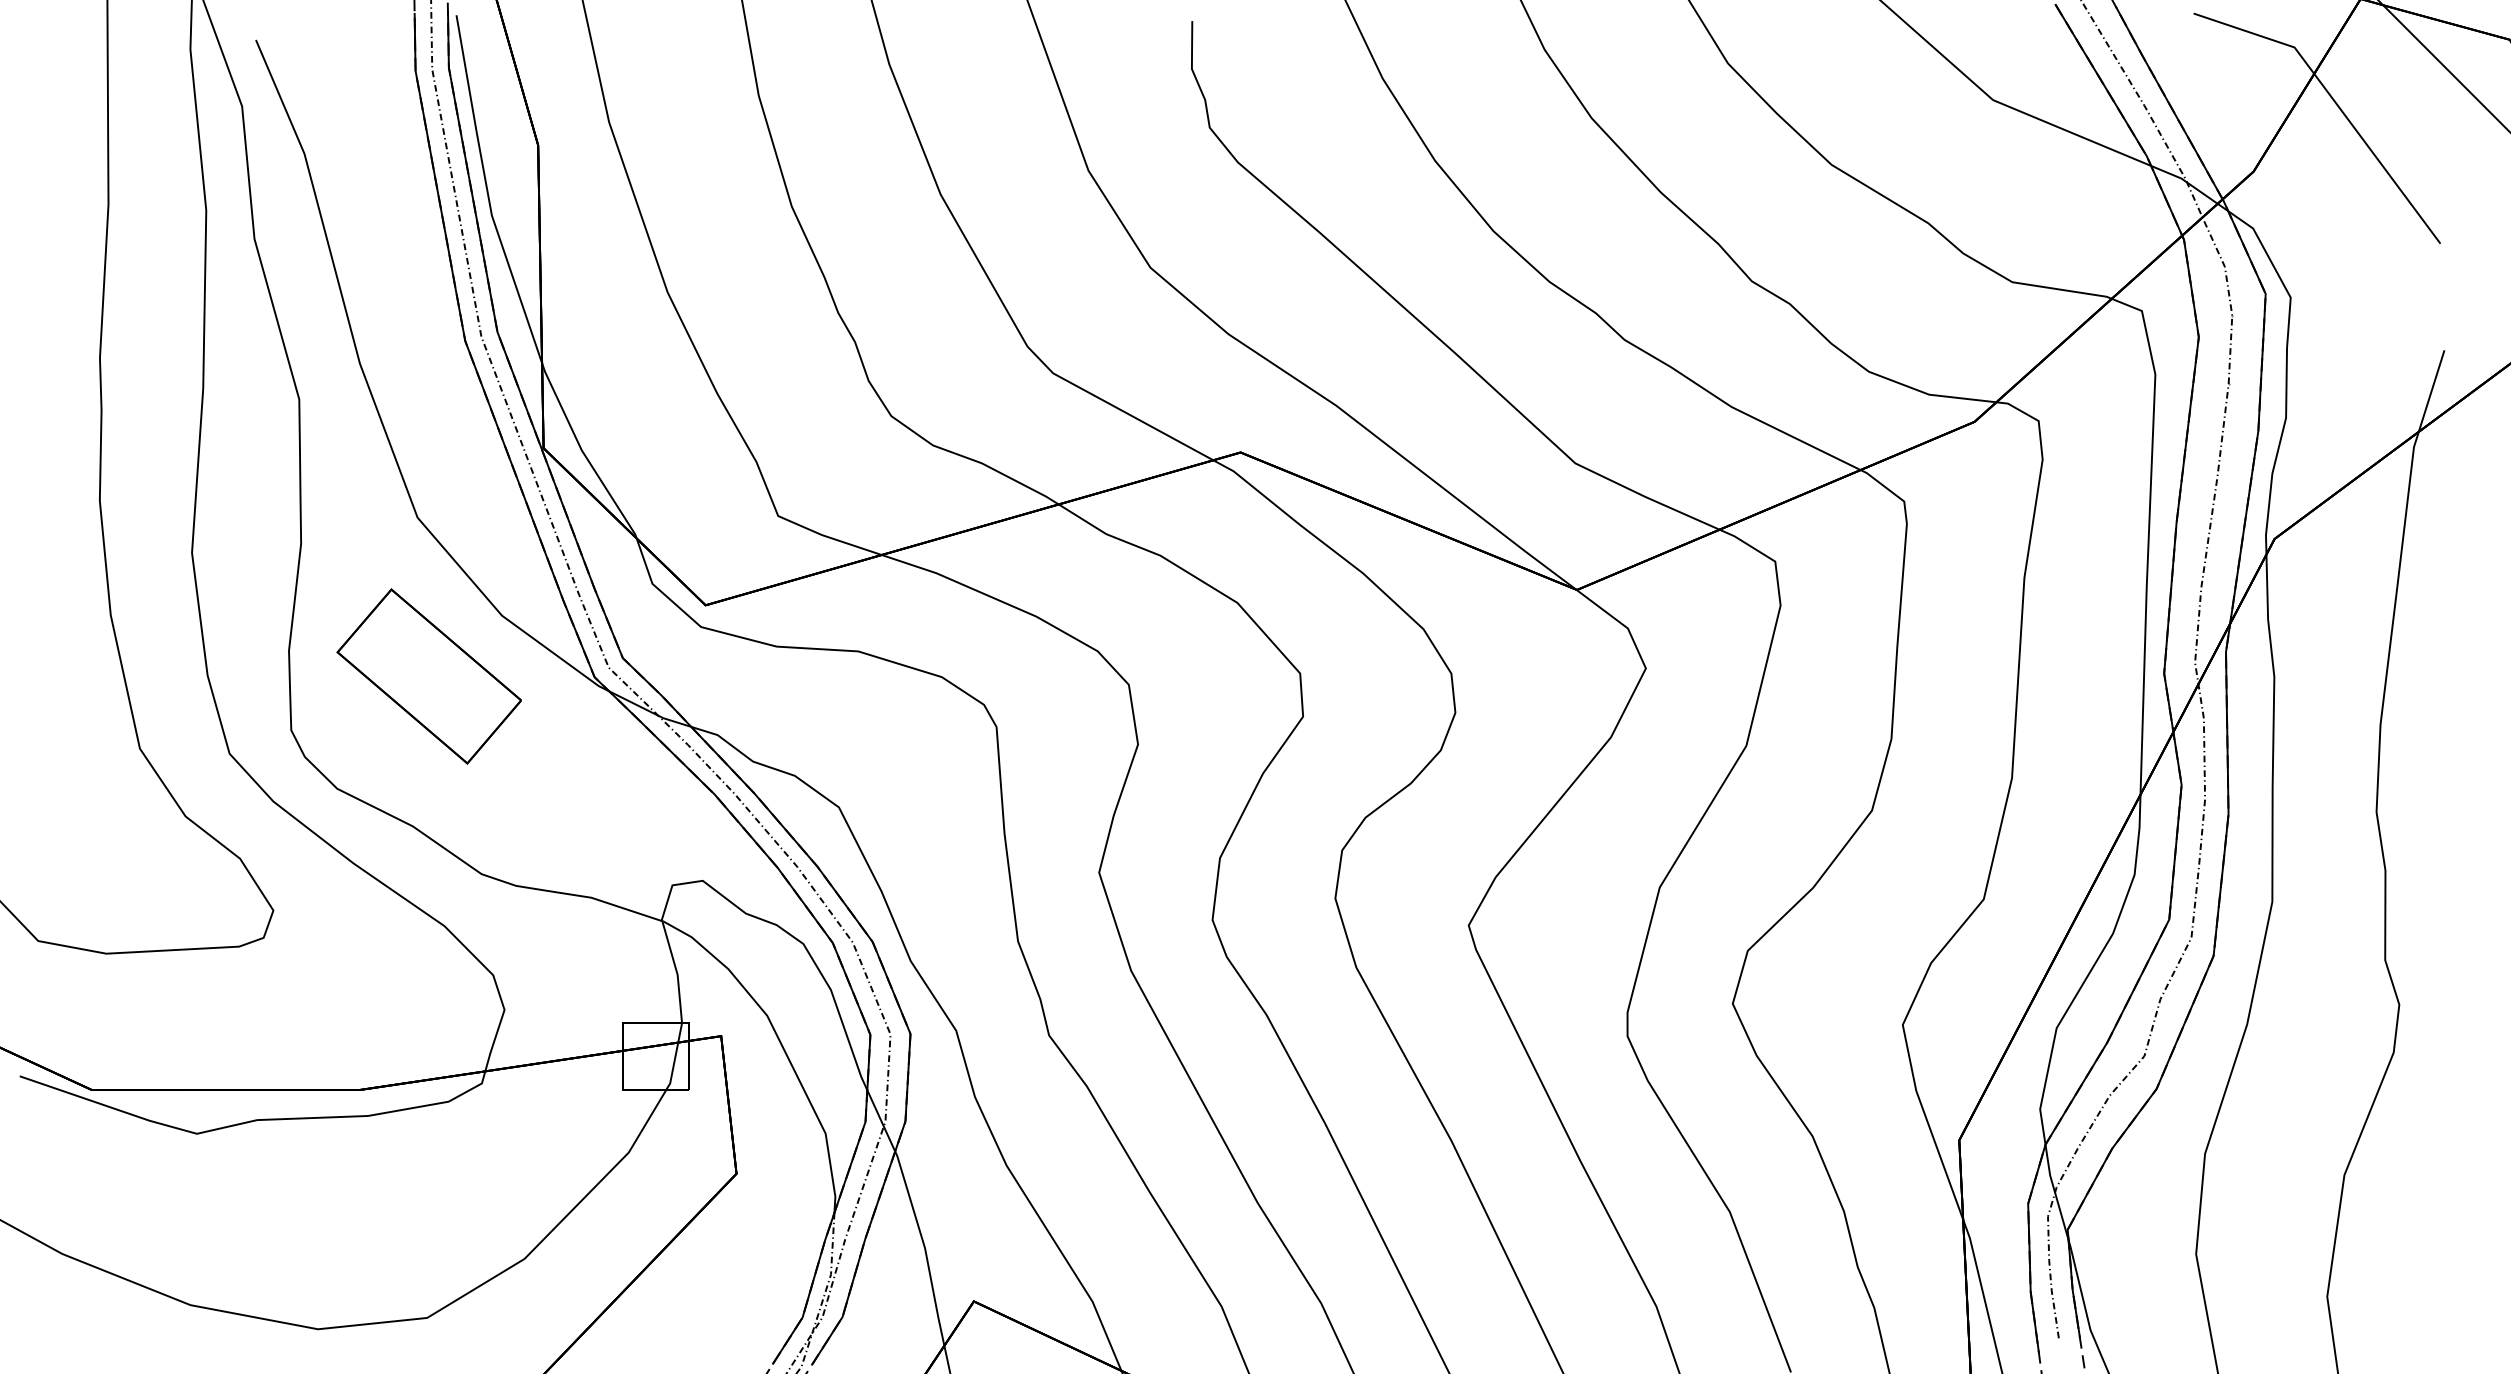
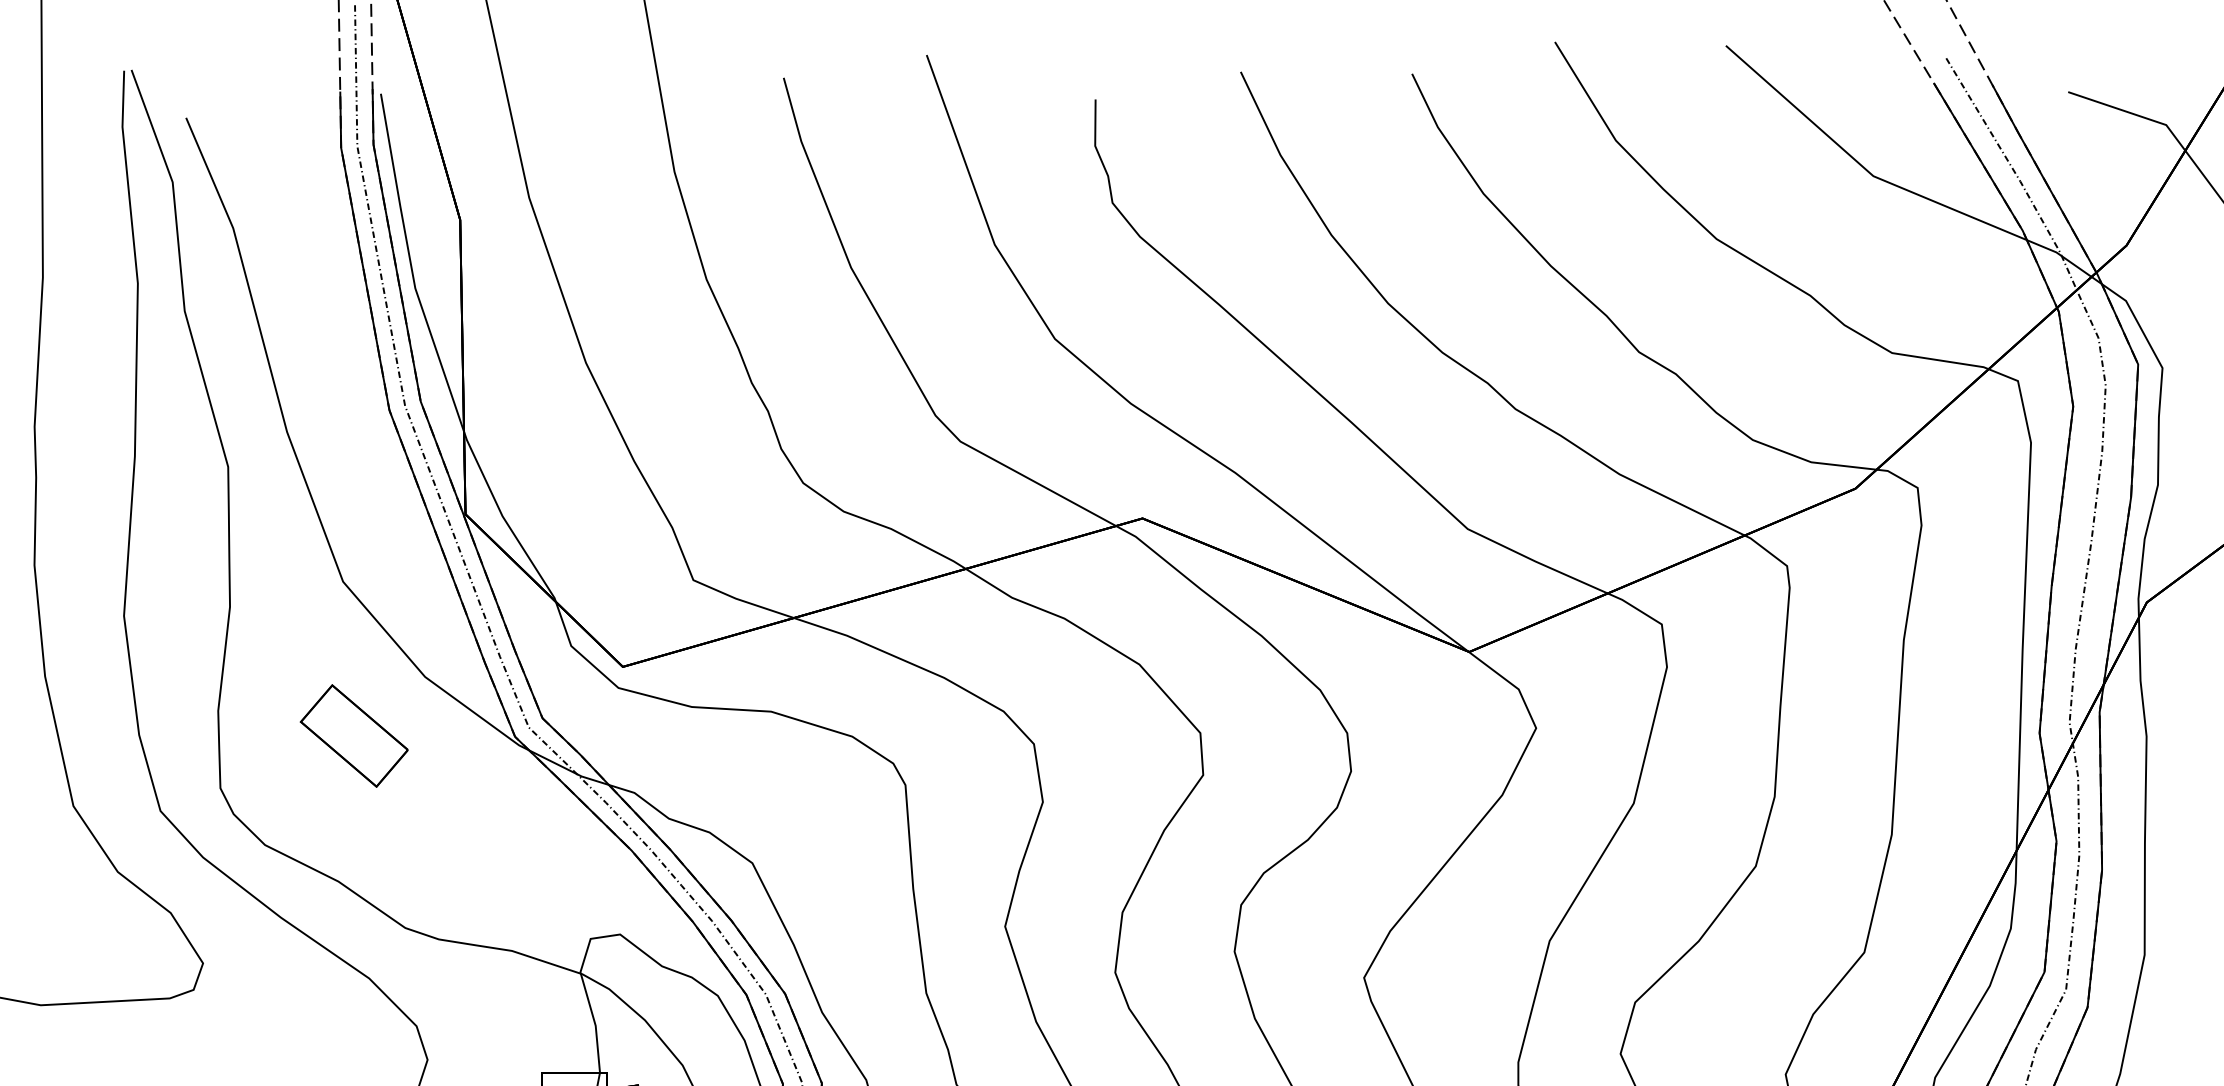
part: (428, 676) -> (353, 736), size x0.6

